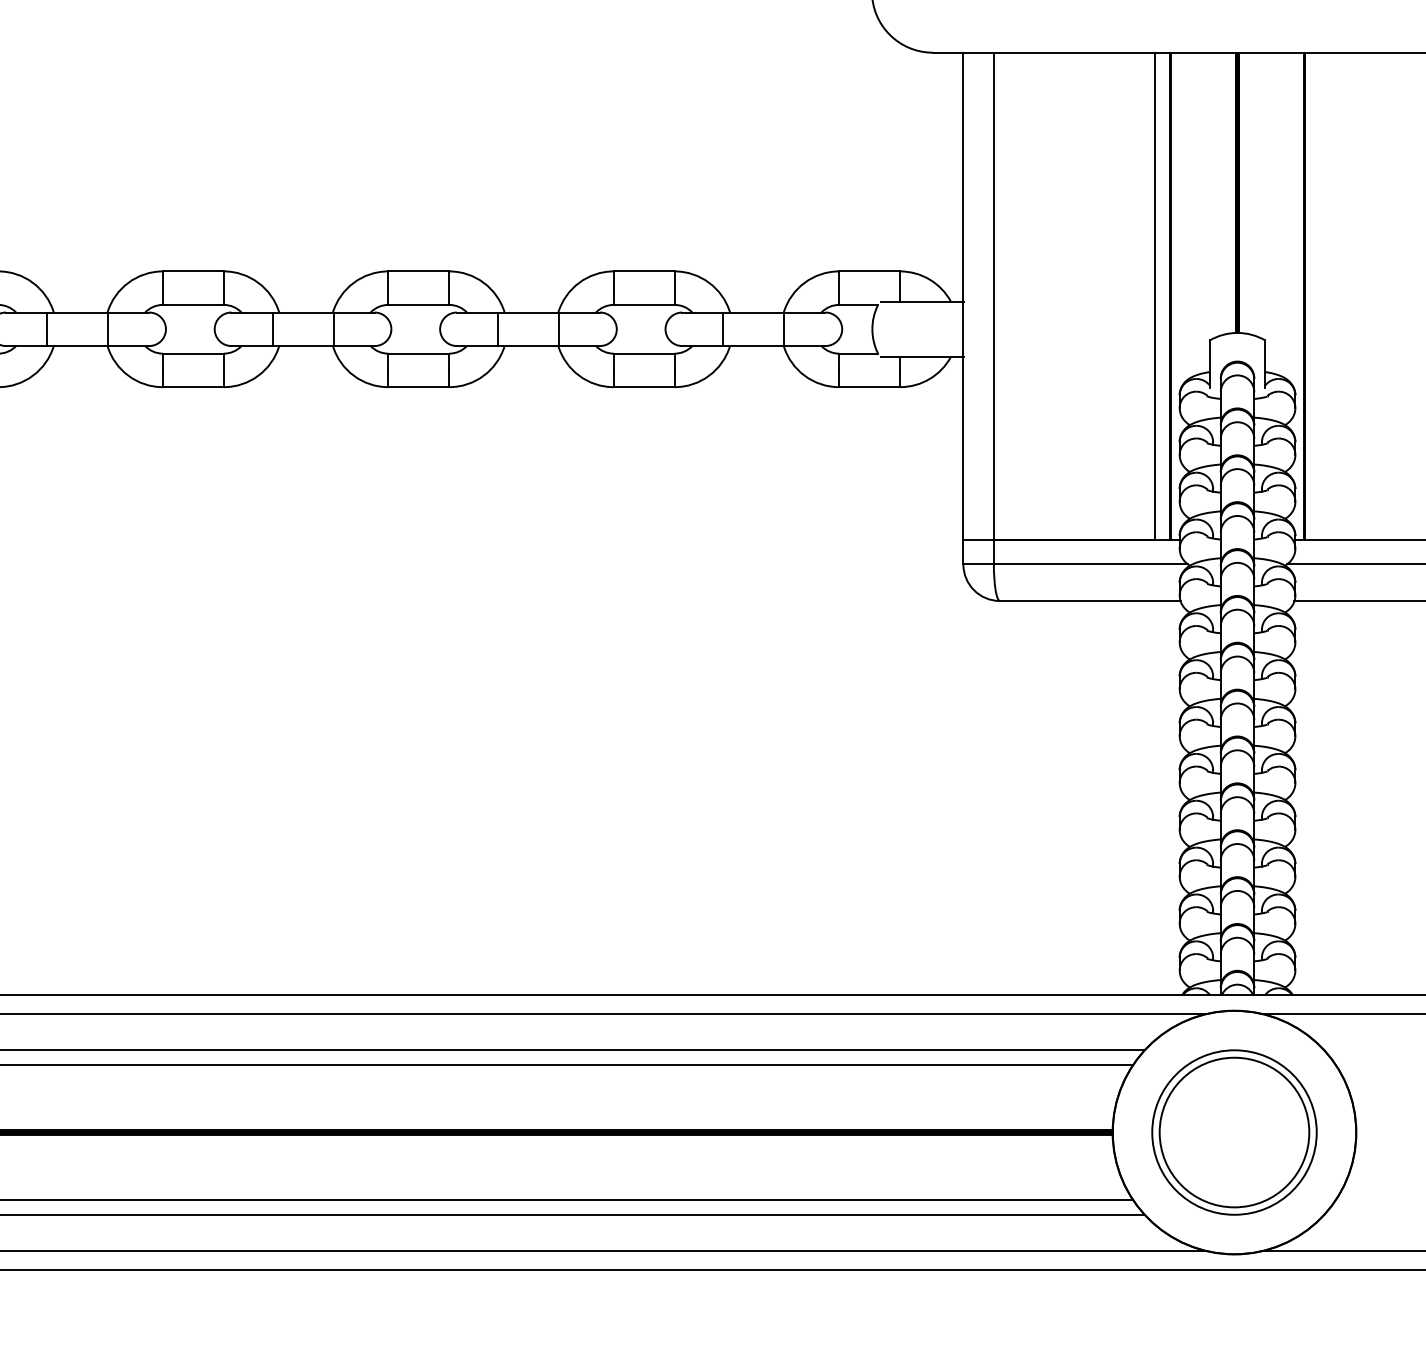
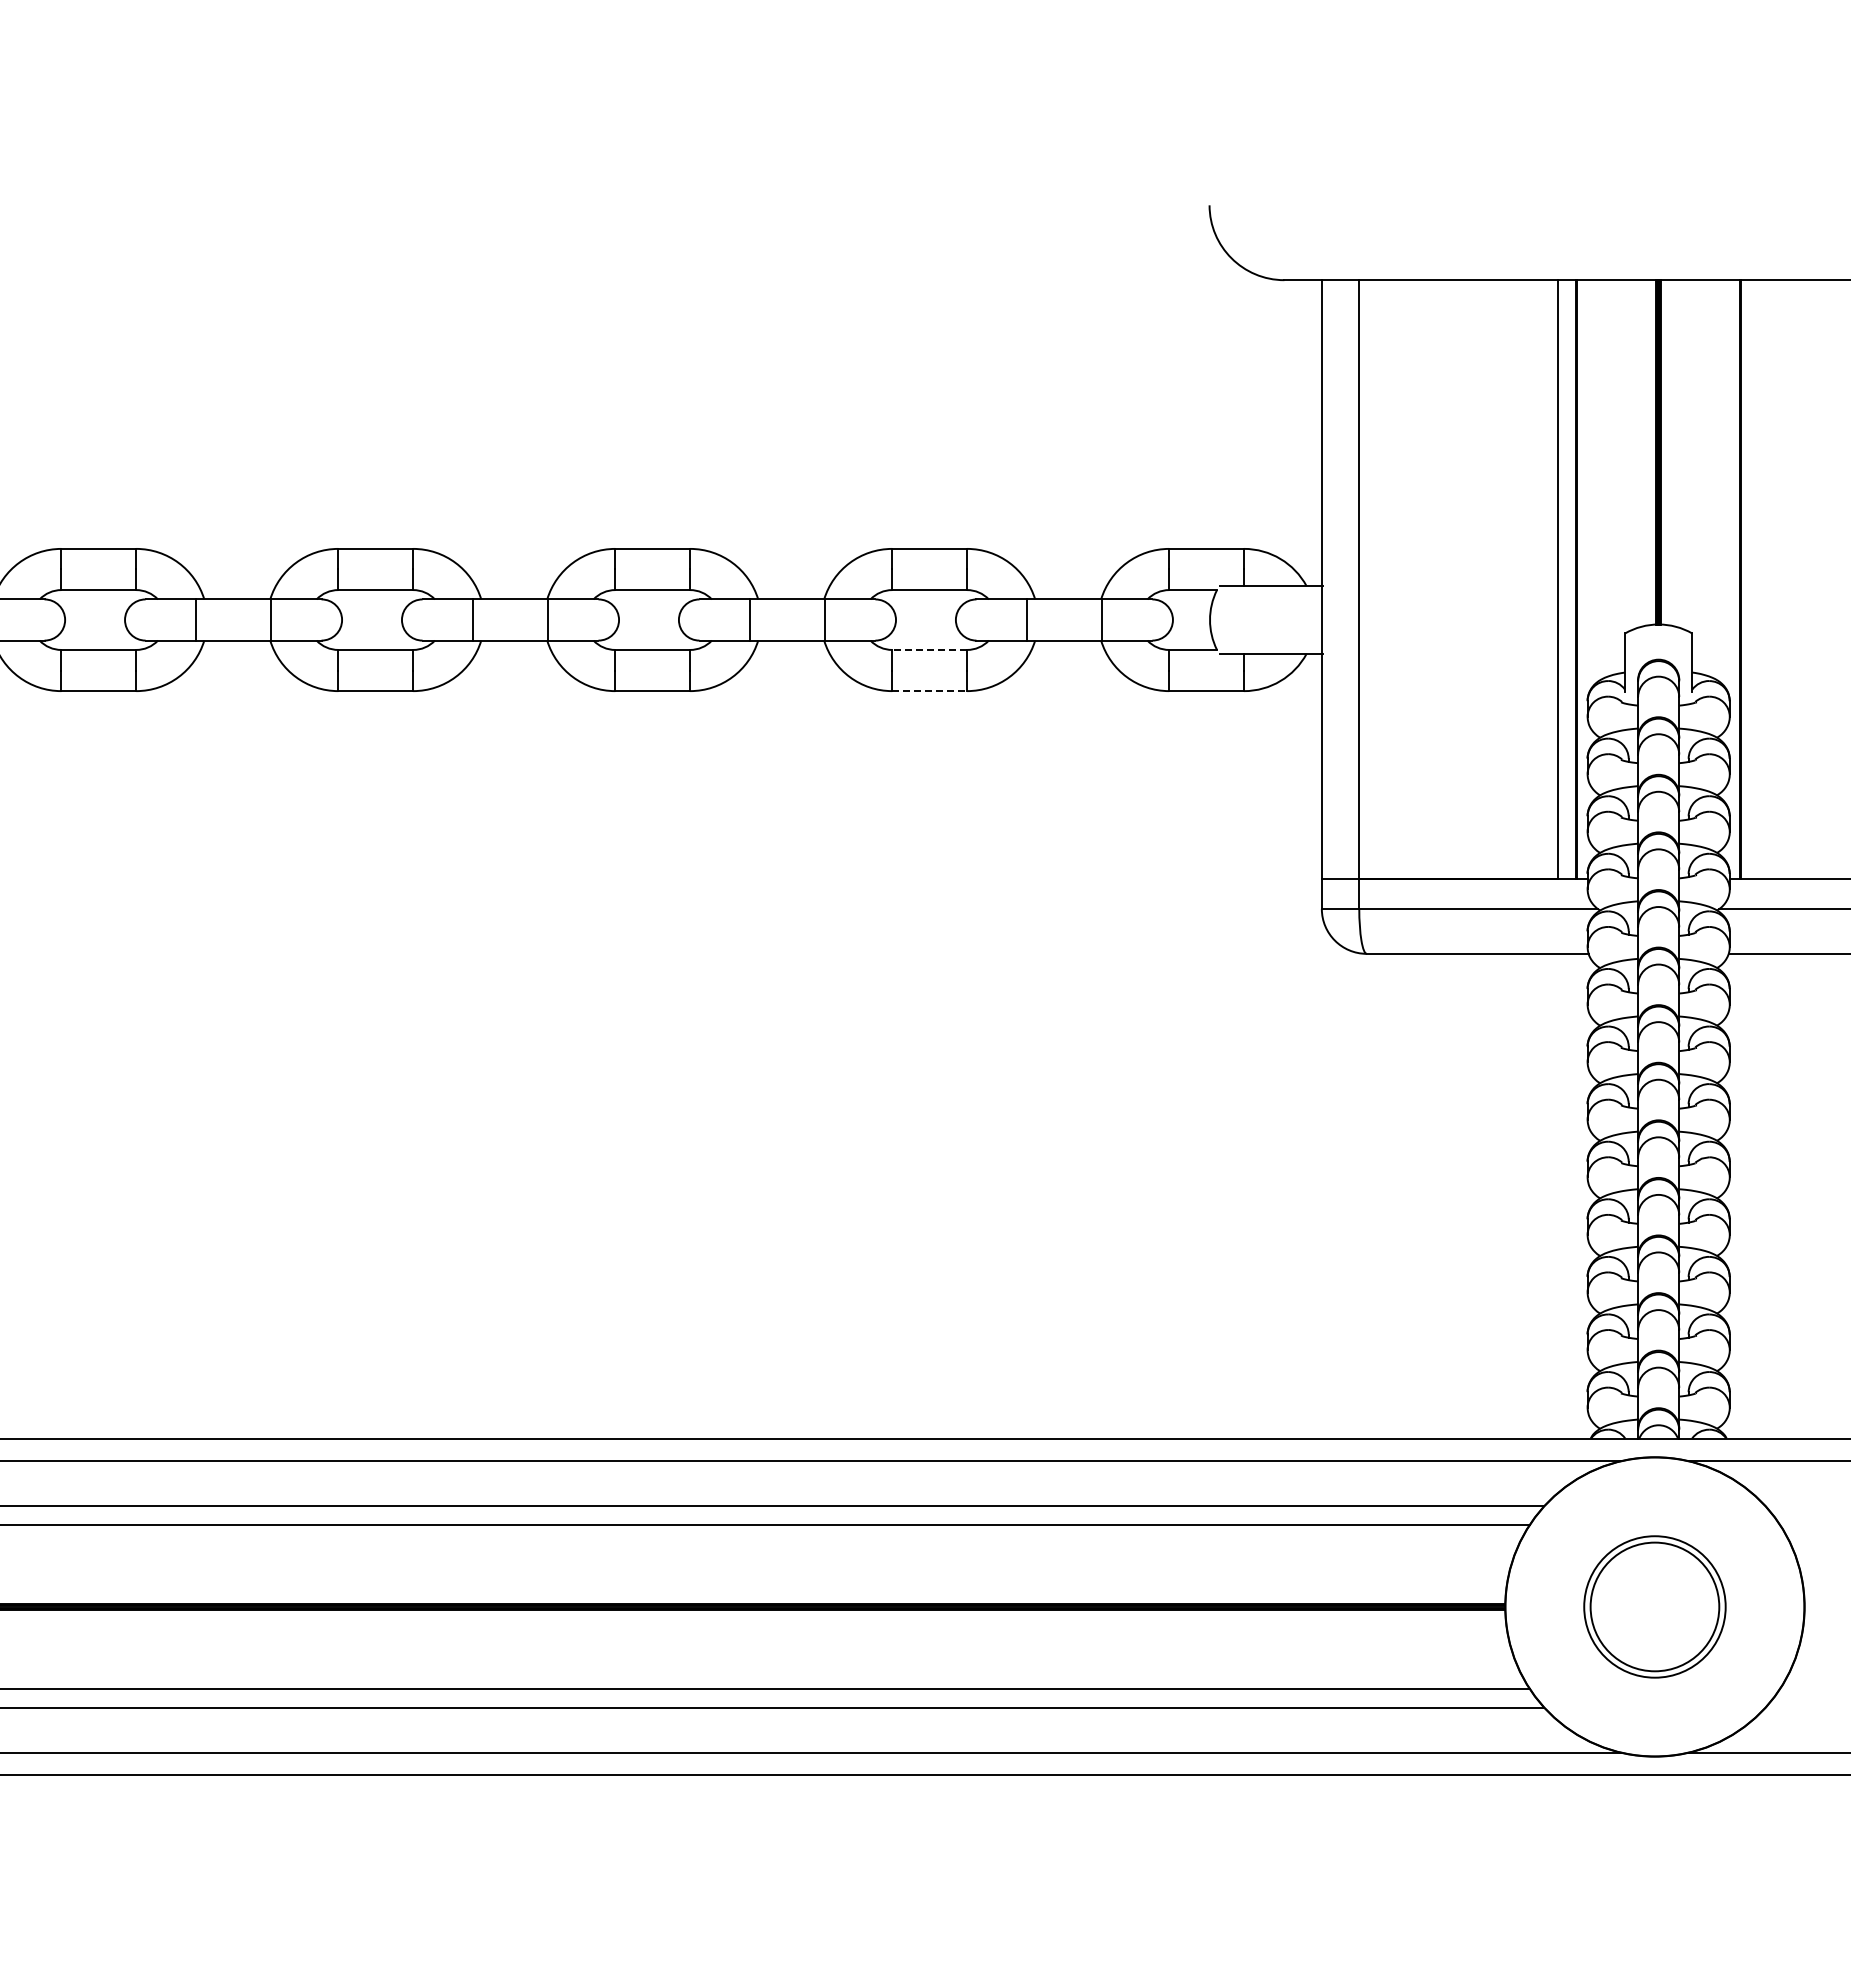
line: (644, 353) -> (929, 649), solid -> dashed
line: (644, 387) -> (930, 691), solid -> dashed
part: (1234, 1132) -> (1654, 1606), size x0.7

